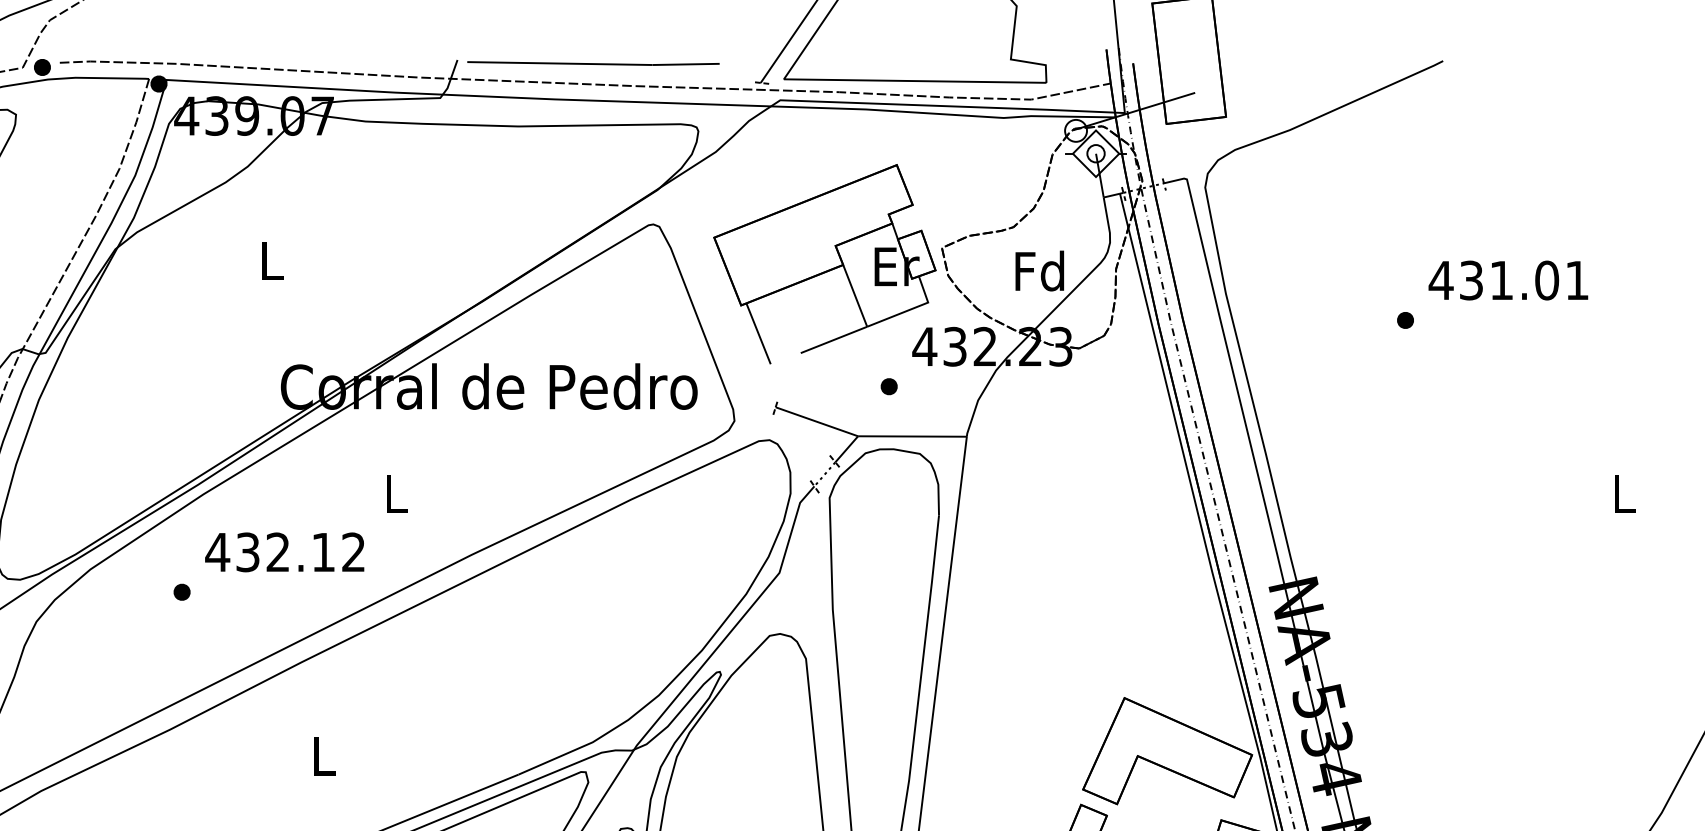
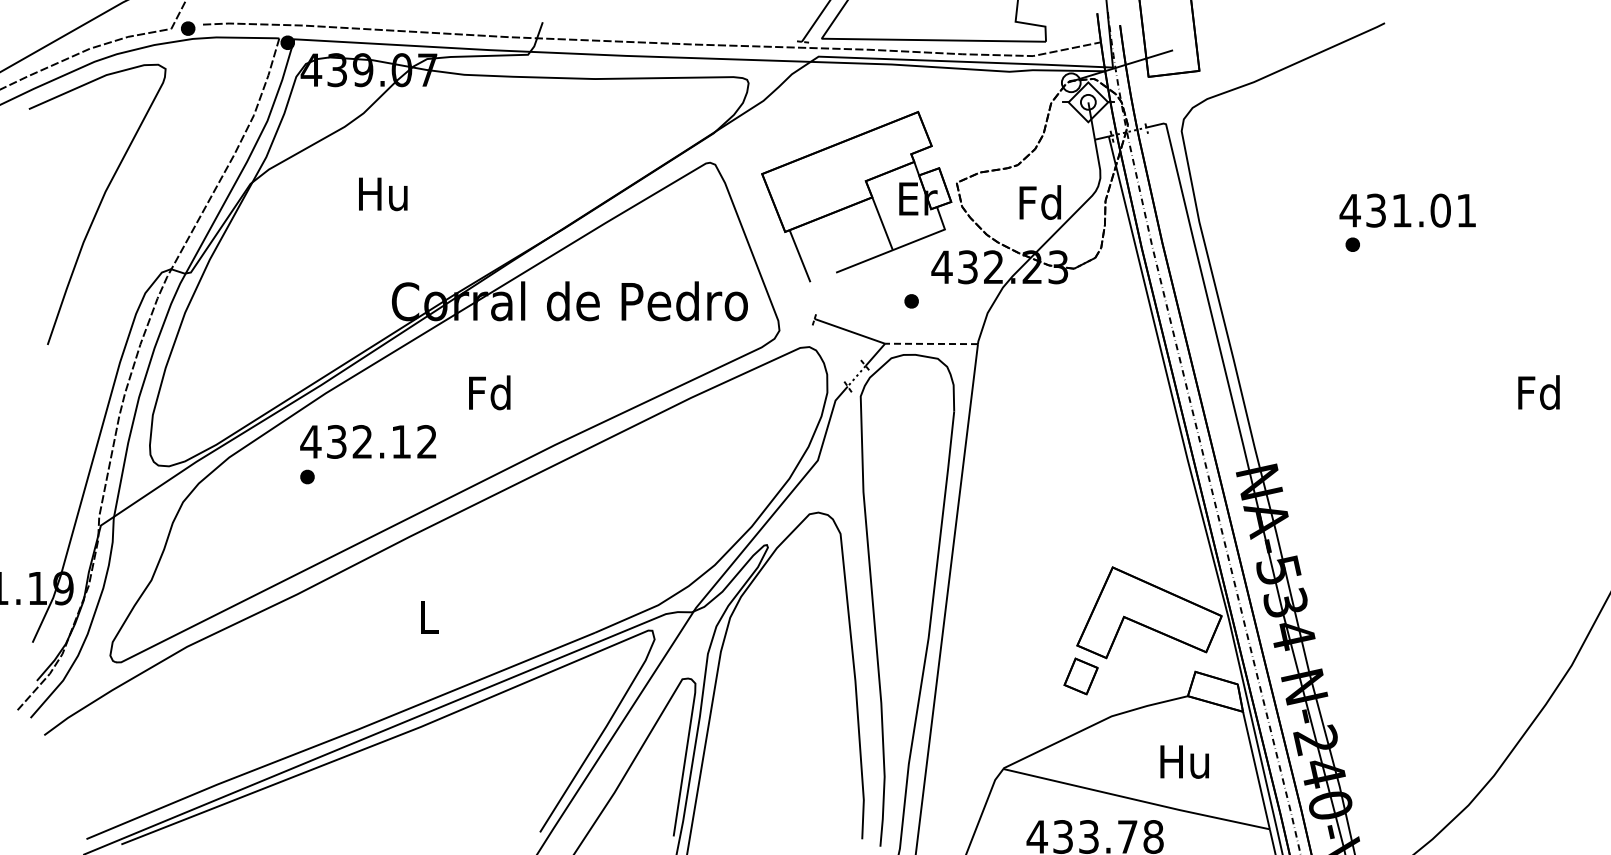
part: (592, 63) -> (658, 25), removed
text: (271, 261) -> (383, 194), L -> Hu
text: (1508, 280) -> (1407, 210), moved
line: (912, 435) -> (931, 343), solid -> dashed
text: (395, 493) -> (489, 392), L -> Fd
text: (1622, 493) -> (1538, 392), L -> Fd
text: (285, 551) -> (368, 441), moved

